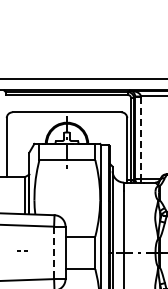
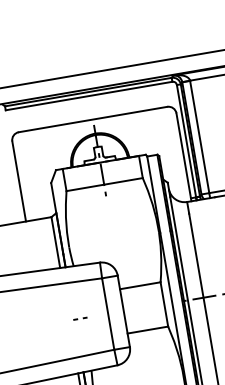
line: (140, 138) -> (199, 138), dashed -> solid
line: (20, 250) -> (77, 318), moved
line: (54, 253) -> (108, 314), dashed -> solid

